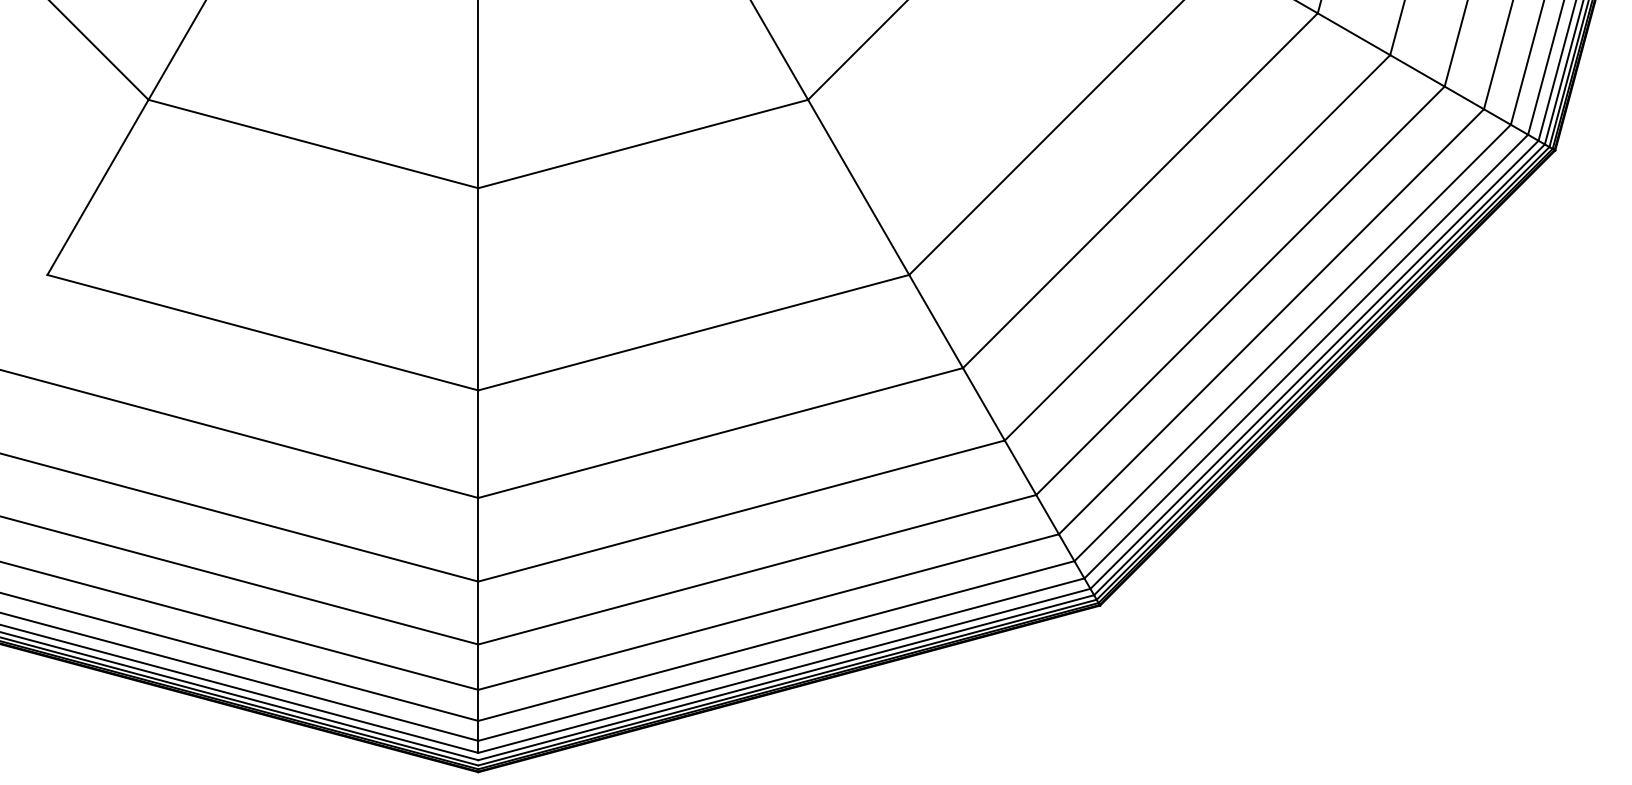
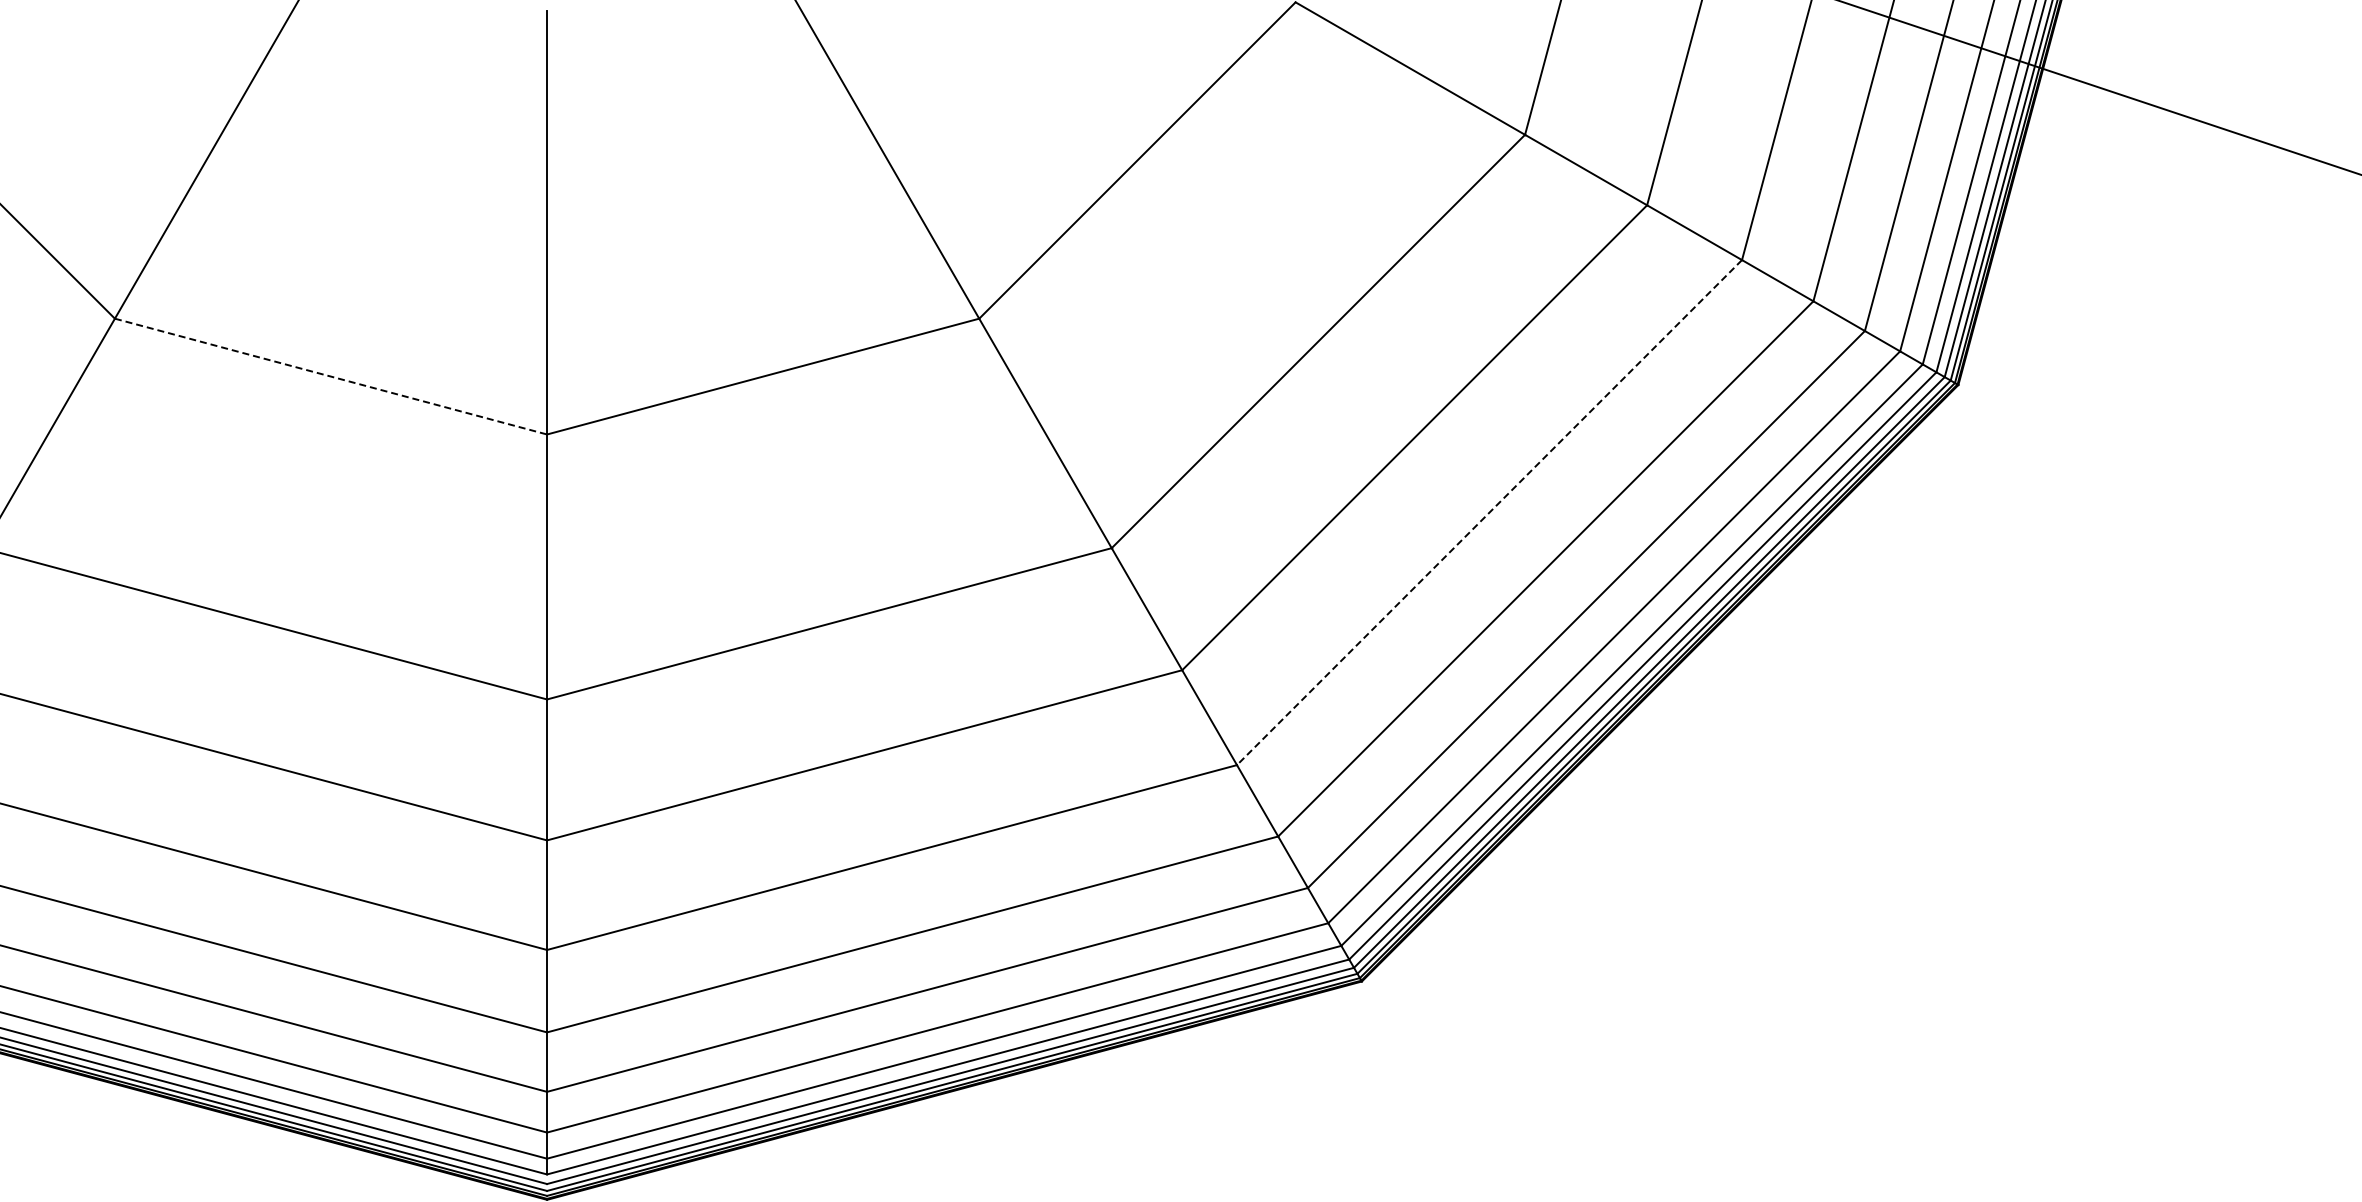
line: (313, 143) -> (331, 376), solid -> dashed
line: (1197, 247) -> (1489, 512), solid -> dashed

